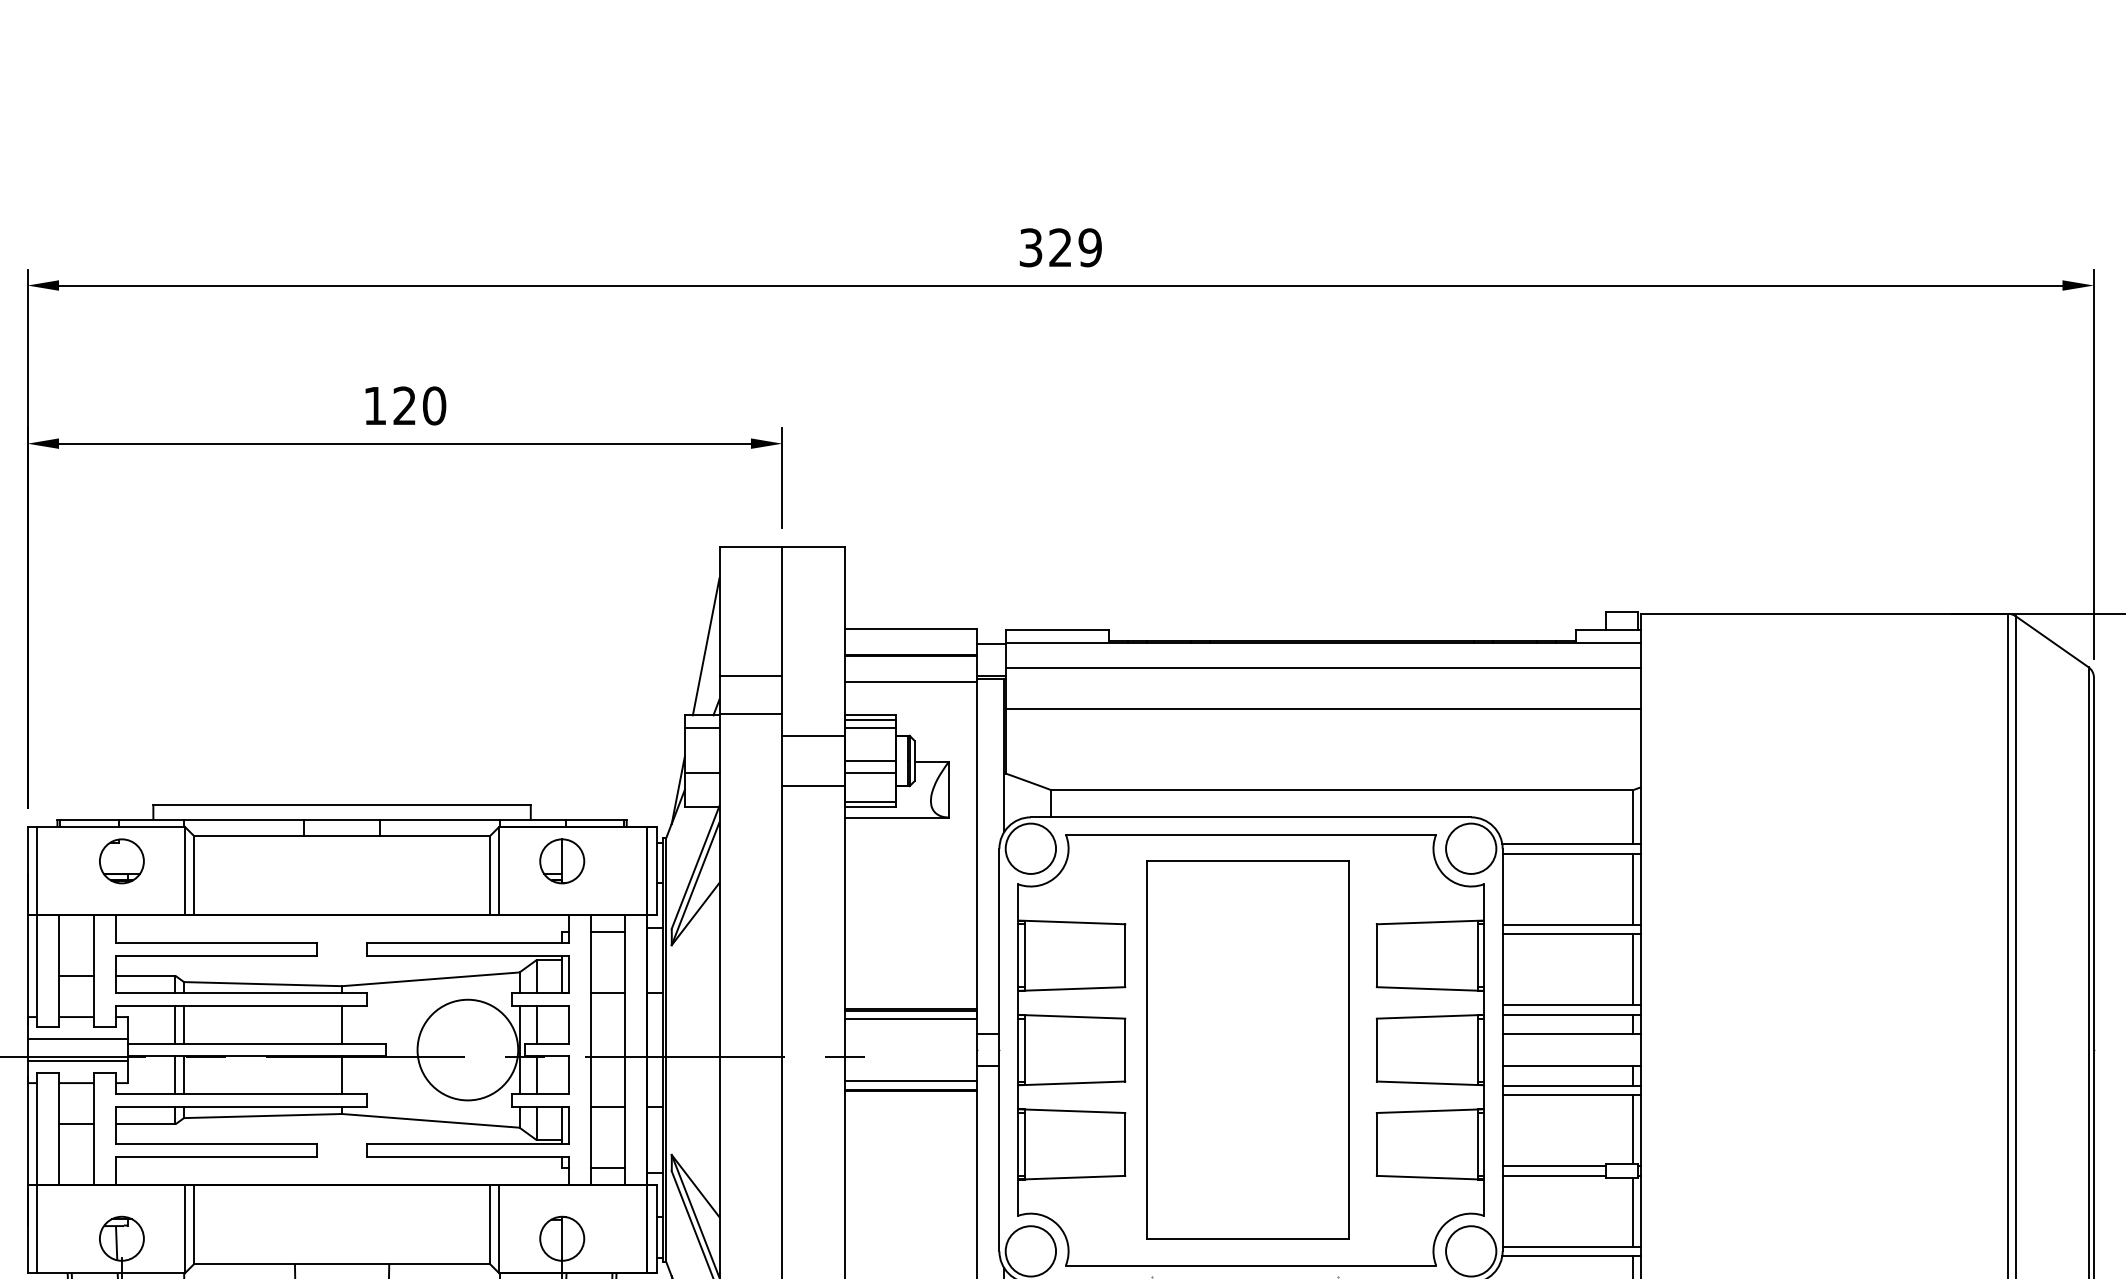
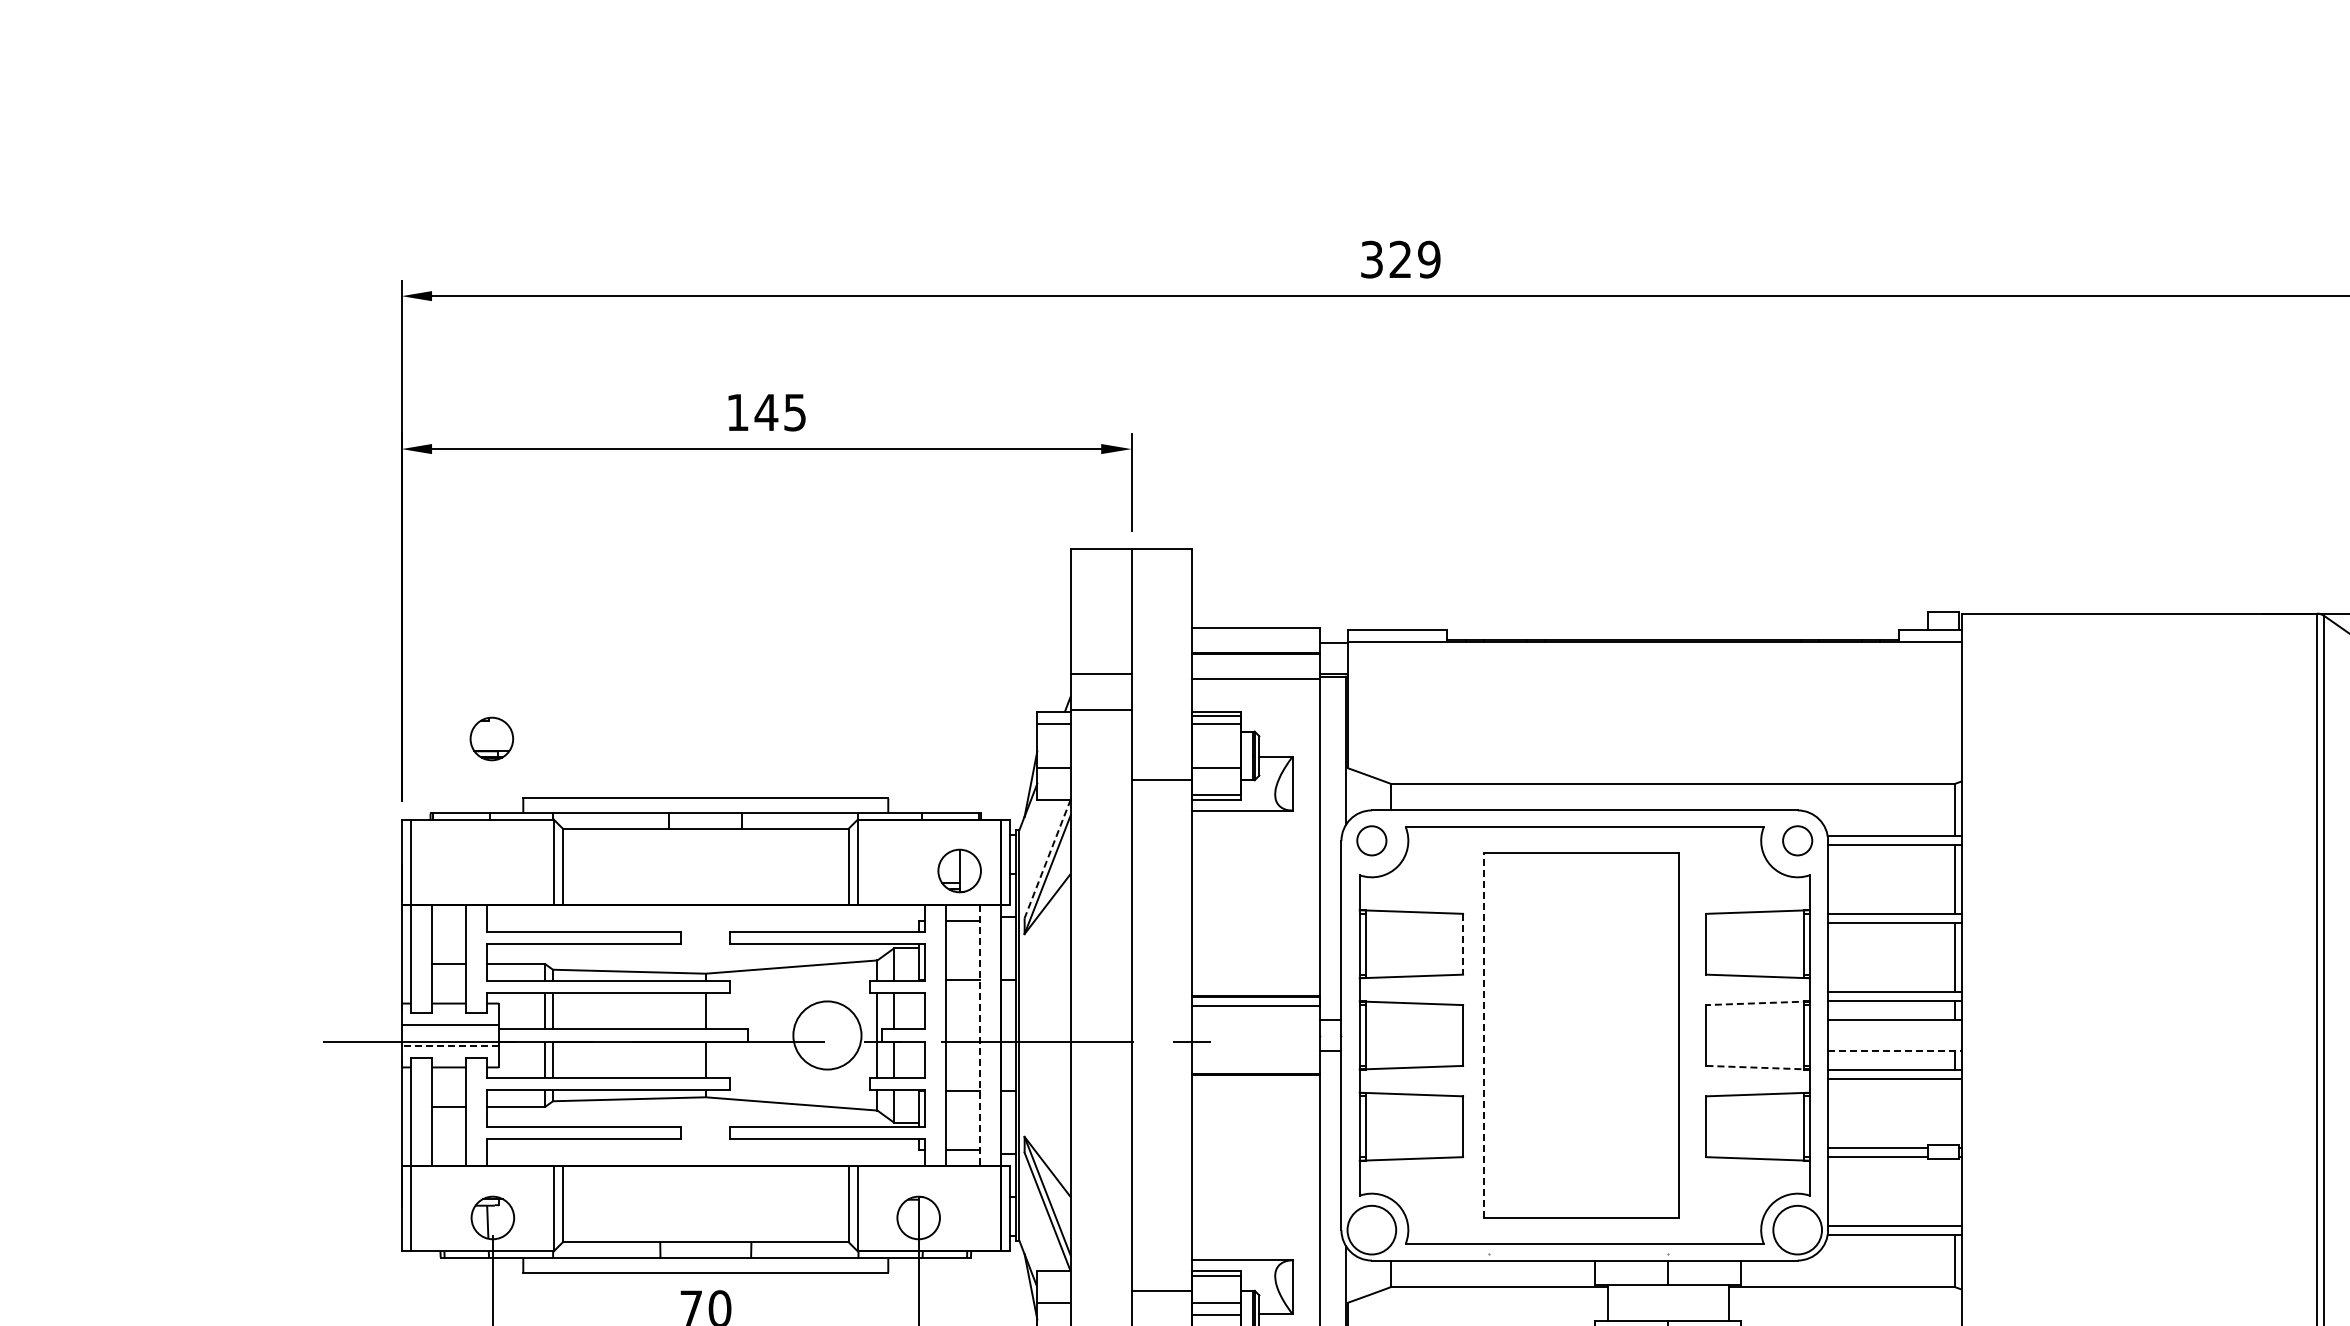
text: (419, 405) -> (780, 412), 120 -> 145
line: (705, 646) -> (1057, 645), removed
line: (1323, 667) -> (1654, 665), removed
line: (1323, 708) -> (1654, 705), removed
line: (813, 735) -> (1161, 731), removed
line: (870, 760) -> (1216, 755), removed
circle: (1030, 848) -> (1371, 840), size x0.6
circle: (1471, 848) -> (1797, 840), size x0.6
part: (121, 860) -> (491, 738), moved
part: (562, 860) -> (959, 870), moved
line: (695, 867) -> (1047, 858), solid -> dashed
line: (1125, 955) -> (1463, 944), solid -> dashed
line: (1430, 1016) -> (1758, 1003), solid -> dashed
circle: (467, 1050) -> (827, 1035), size x0.7
line: (625, 1050) -> (979, 1035), solid -> dashed
line: (1147, 1050) -> (1484, 1035), solid -> dashed
line: (78, 1061) -> (450, 1046), solid -> dashed
line: (1572, 1065) -> (1895, 1050), solid -> dashed
line: (911, 1081) -> (1256, 1065), removed
line: (1430, 1083) -> (1758, 1067), solid -> dashed
line: (1633, 1128) -> (1954, 1111), removed
line: (1633, 1212) -> (1954, 1192), removed

